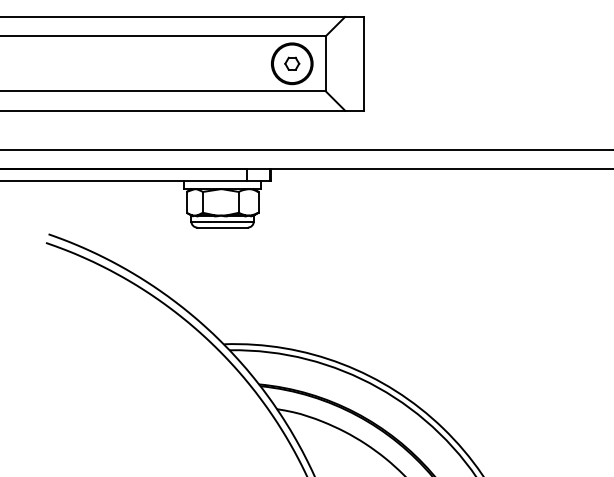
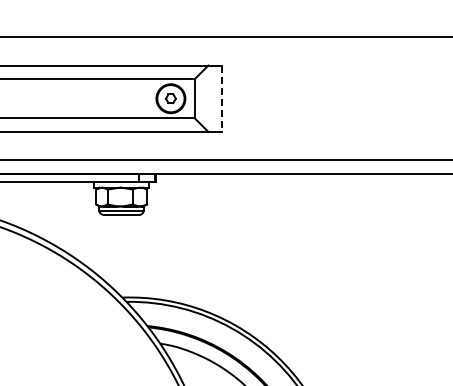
line: (364, 64) -> (222, 99), solid -> dashed

